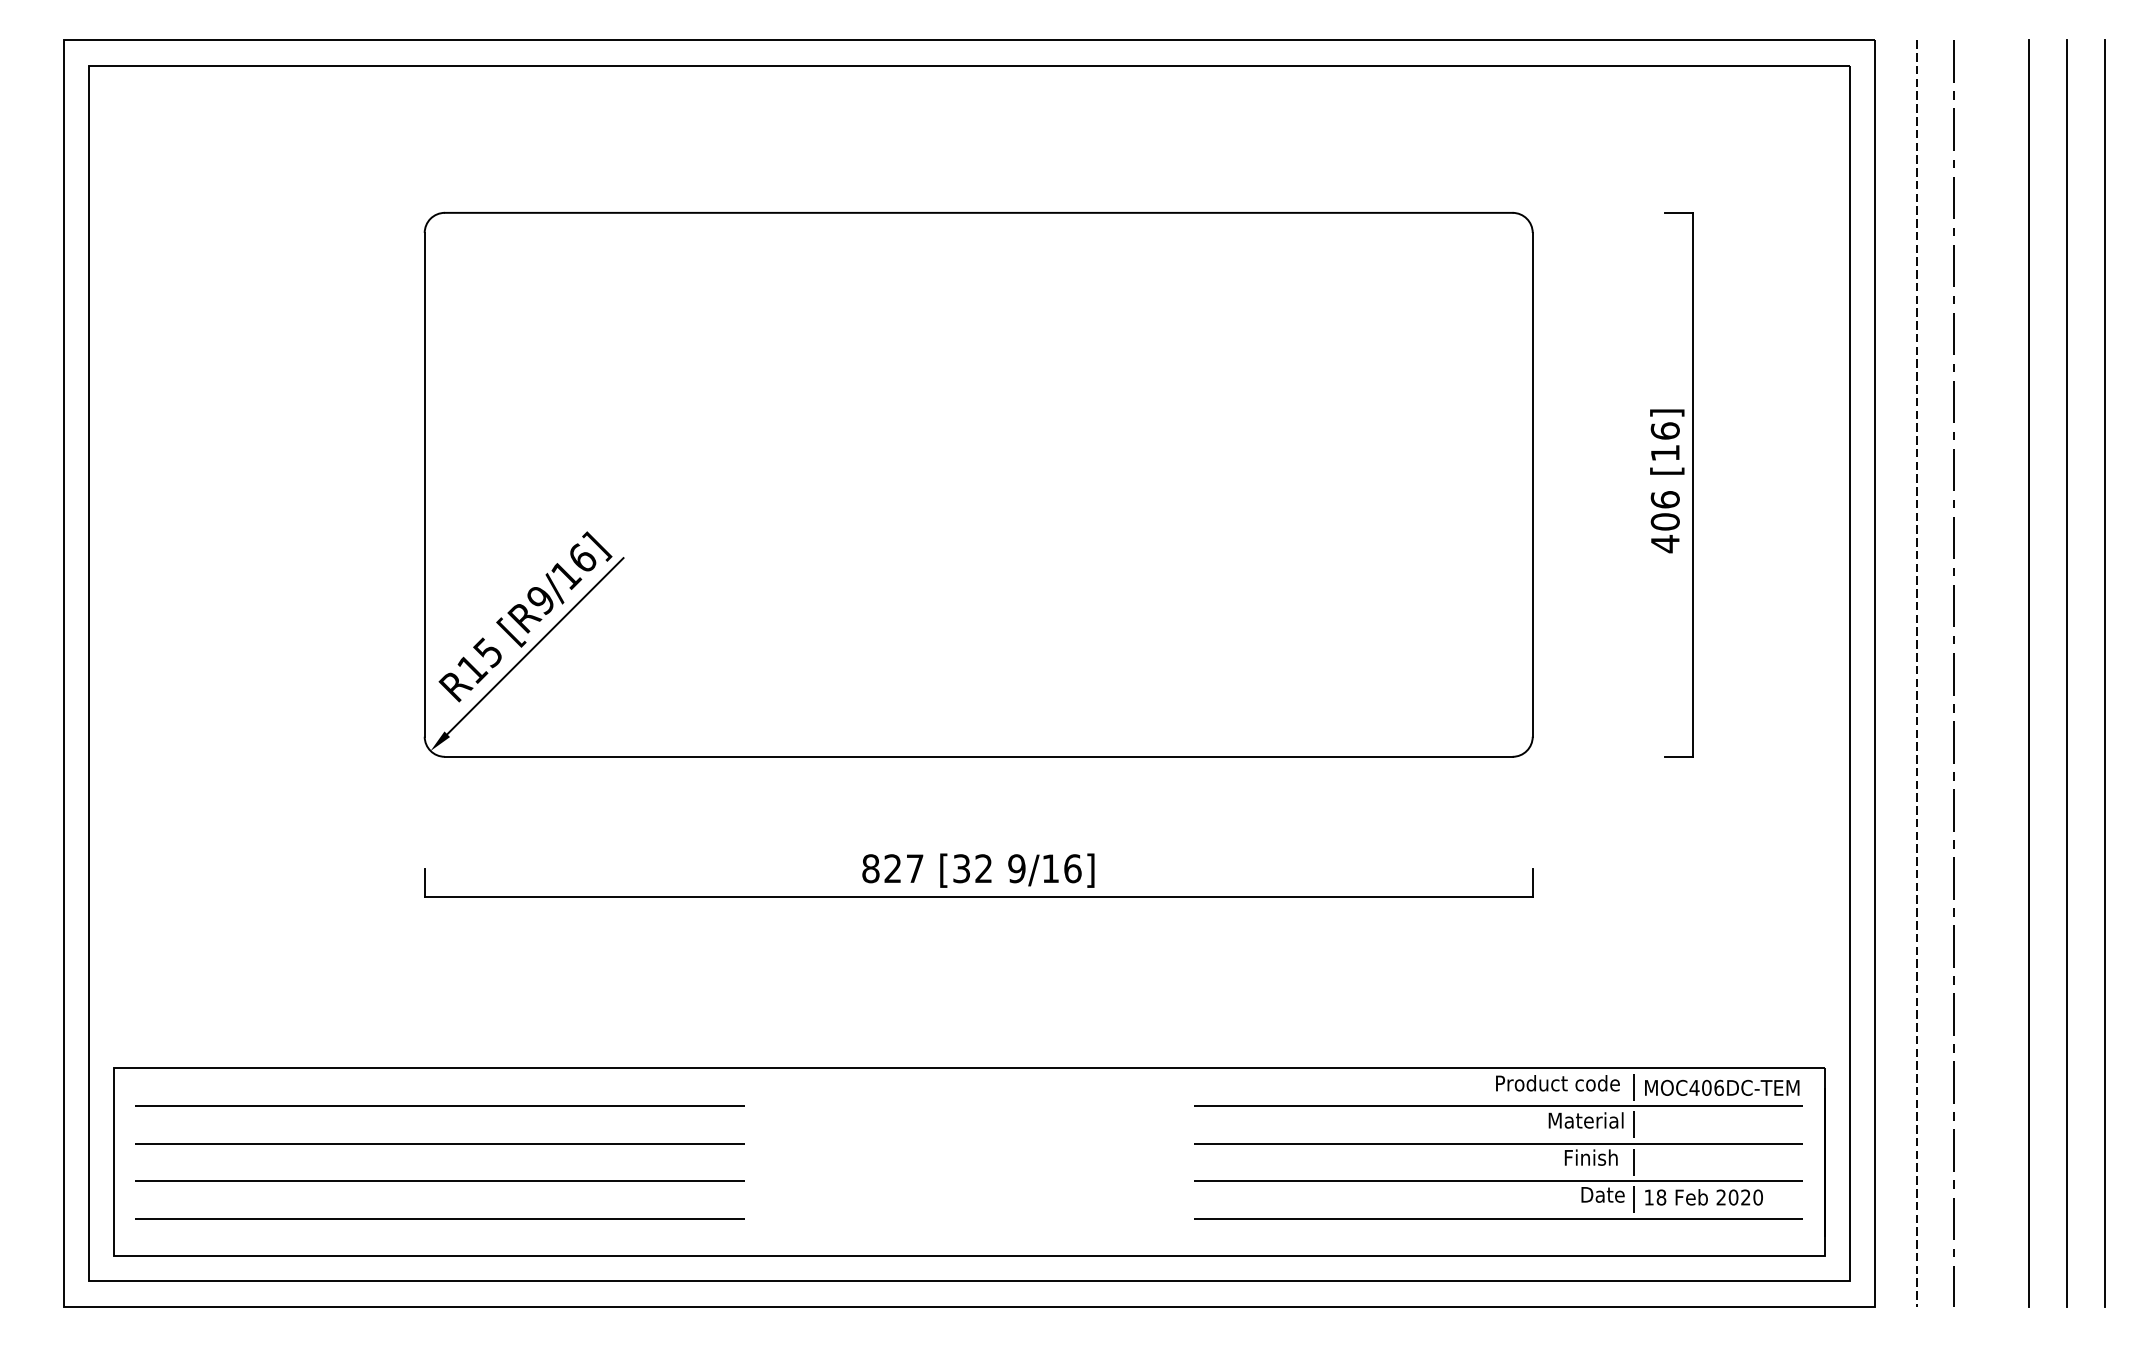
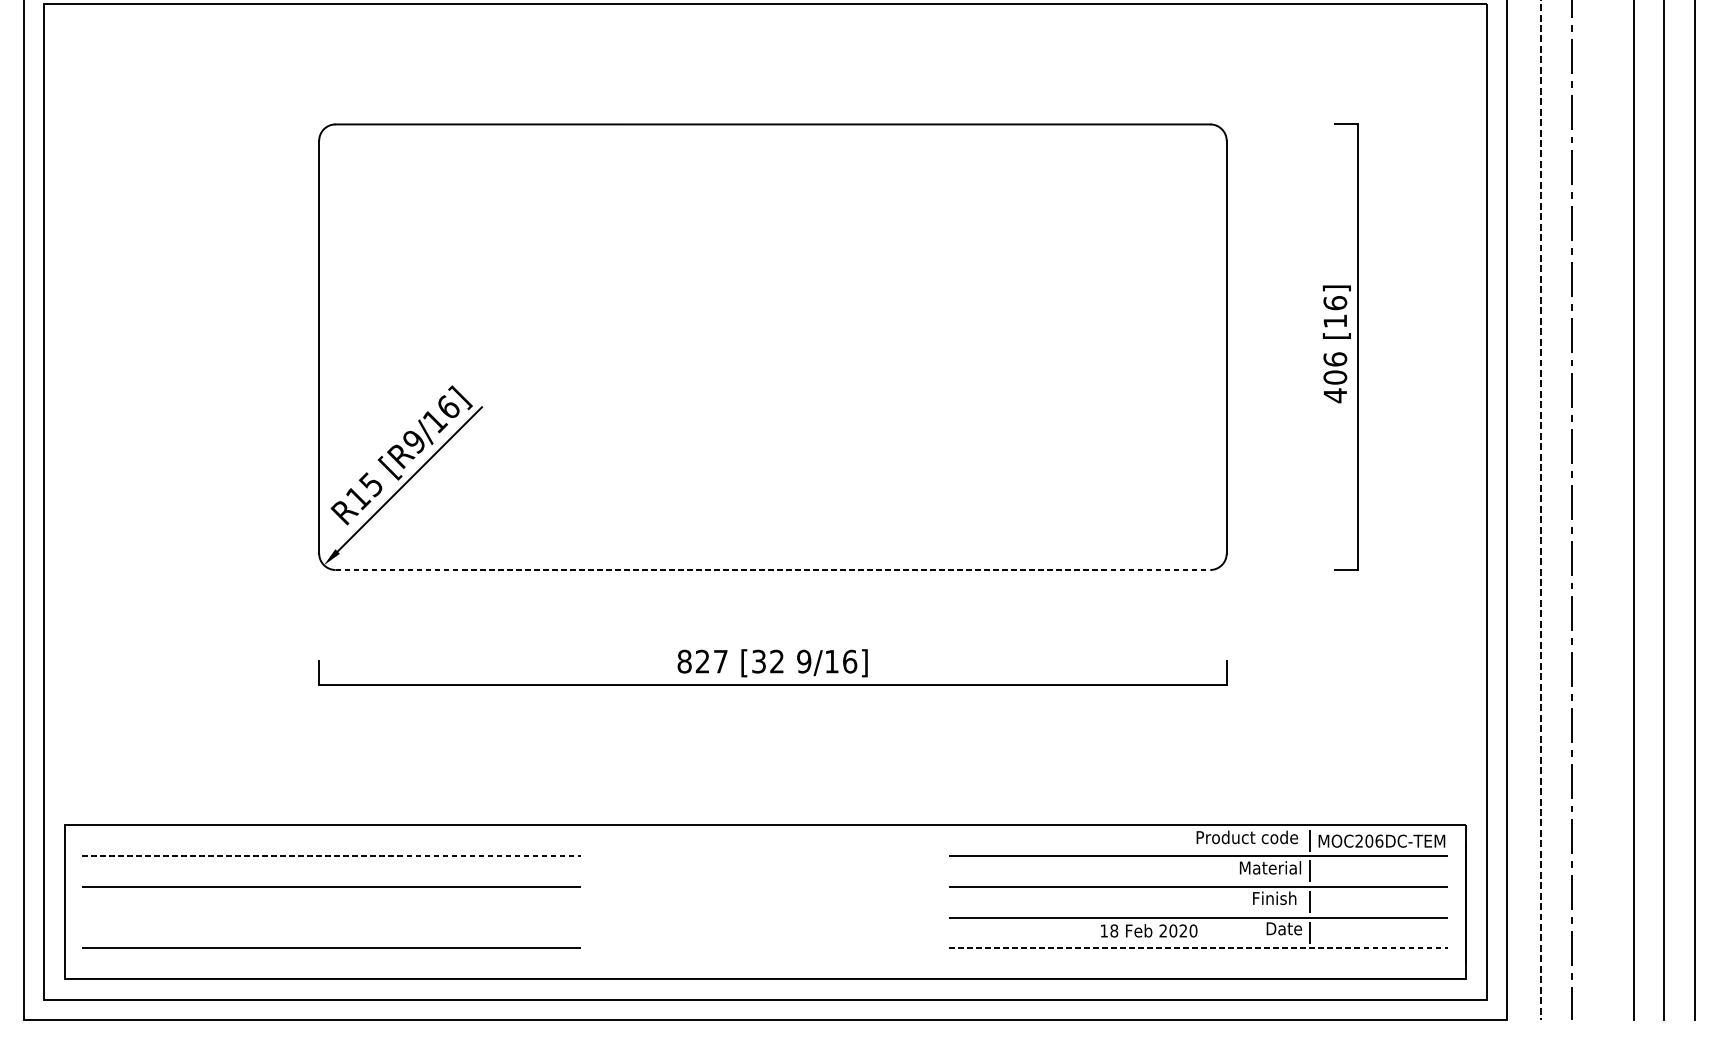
line: (978, 756) -> (772, 569), solid -> dashed
text: (1694, 1087) -> (1359, 840), MOC406DC-TEM -> MOC206DC-TEM
line: (440, 1105) -> (332, 855), solid -> dashed
line: (439, 1180) -> (331, 917), removed
text: (1703, 1197) -> (1148, 930), moved
line: (1498, 1218) -> (1198, 948), solid -> dashed

